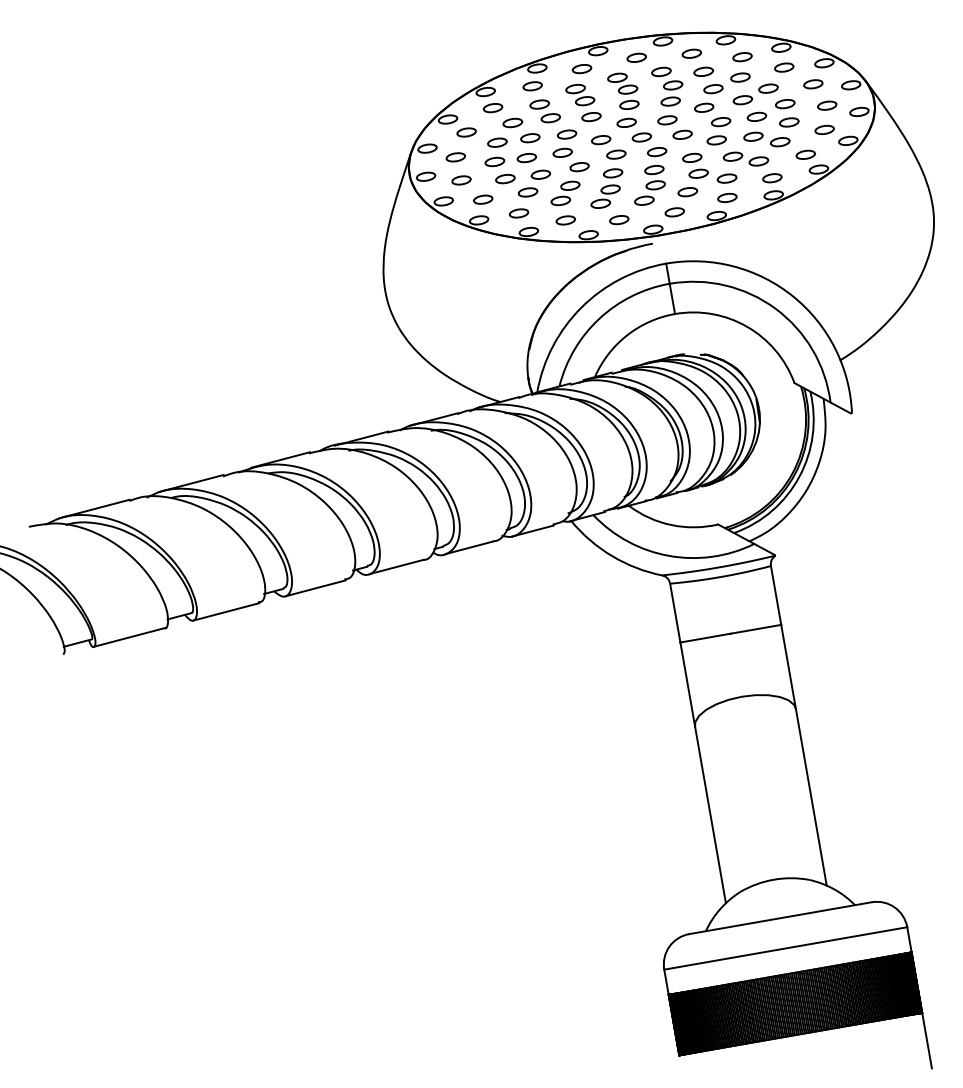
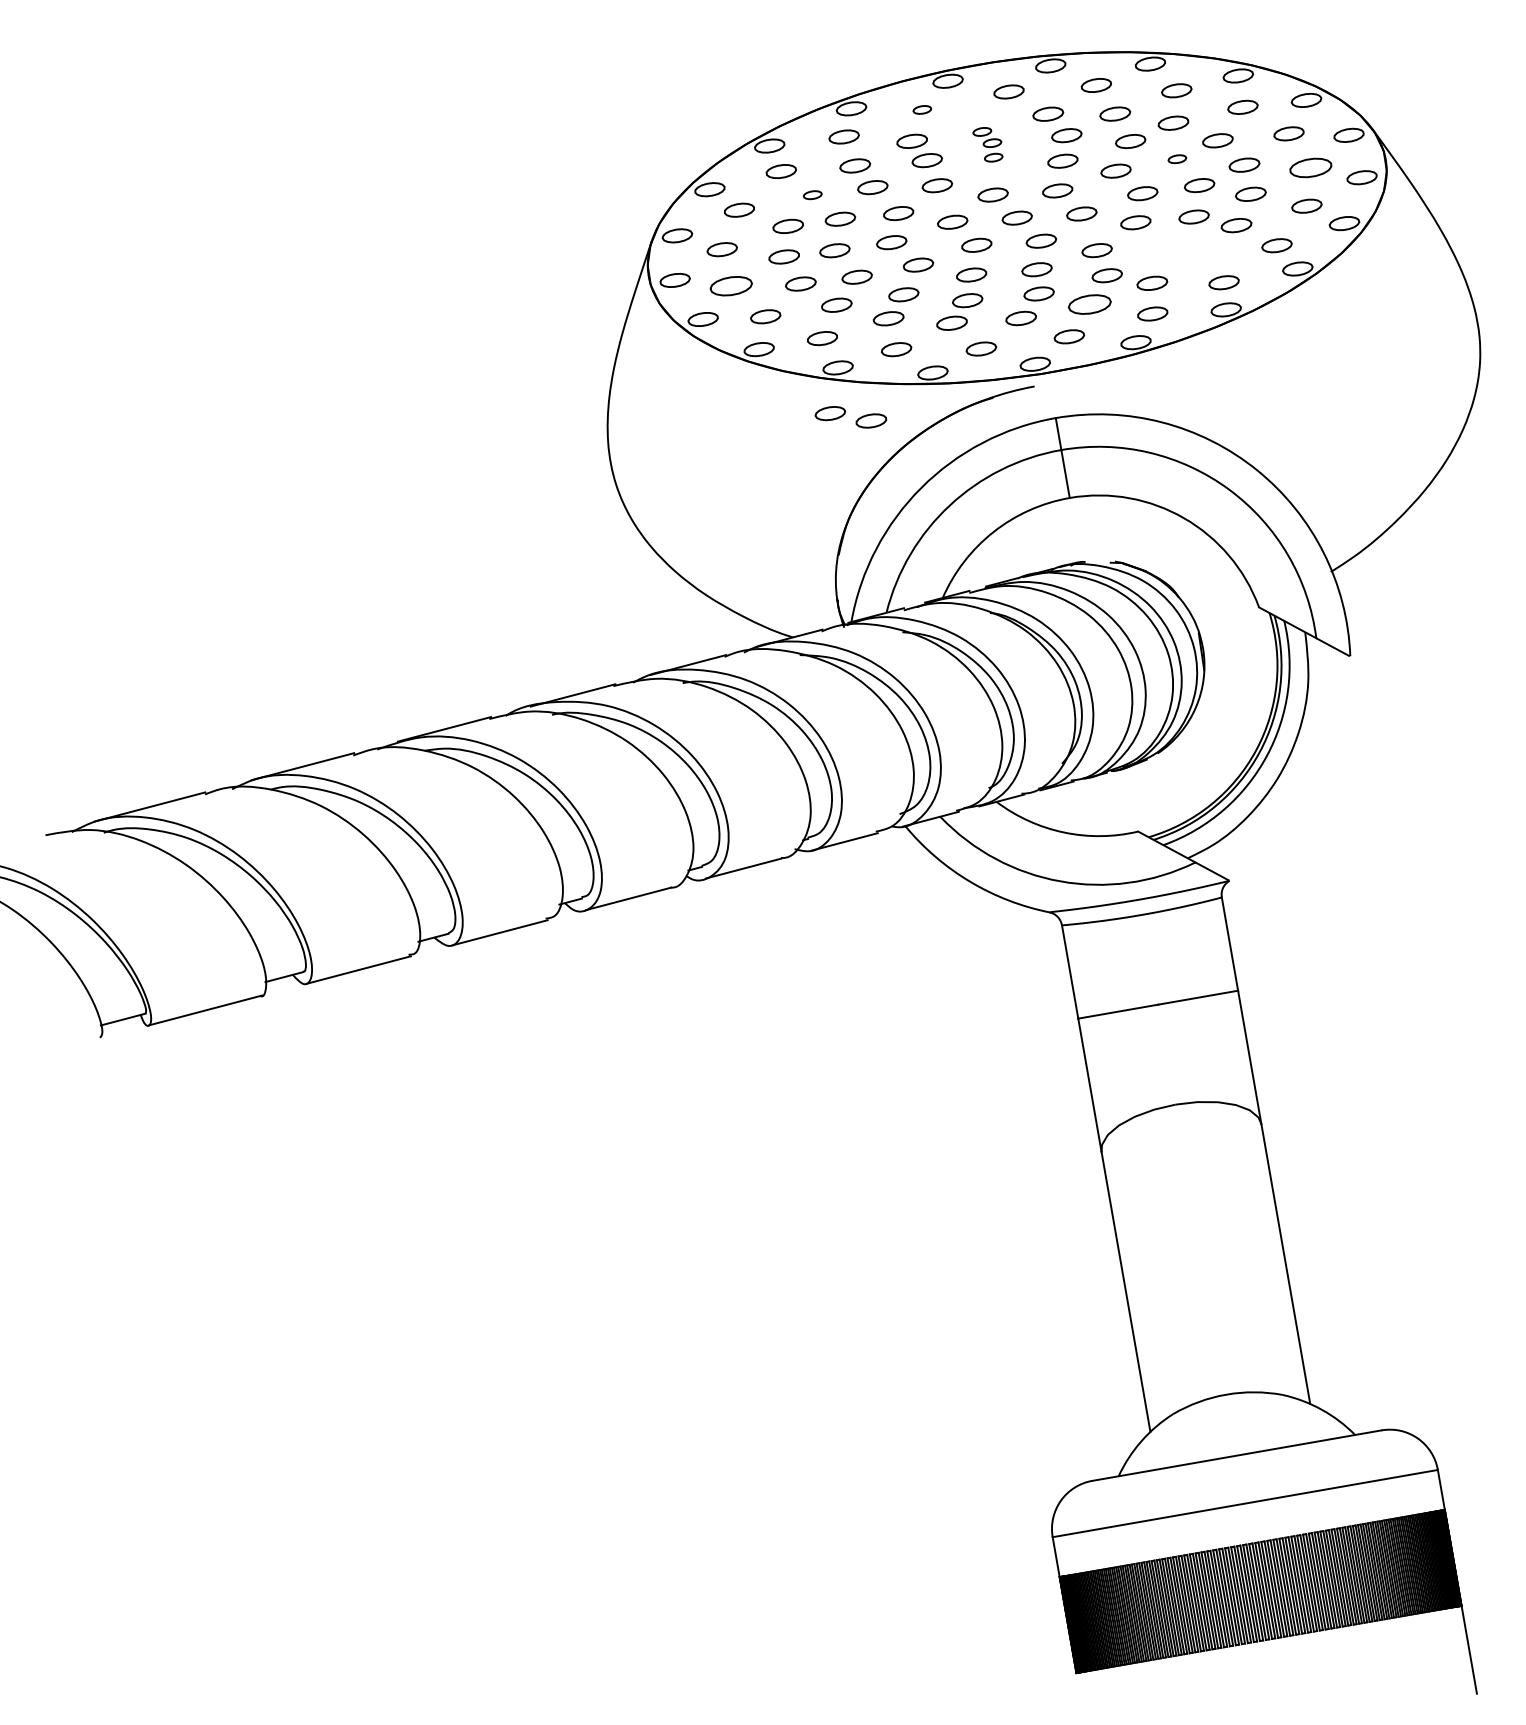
part: (581, 69) -> (921, 110), size x0.6
part: (623, 90) -> (988, 143), size x0.6
part: (742, 100) -> (1176, 159), size x0.6
part: (827, 105) -> (1311, 167), size x1.4
part: (512, 122) -> (812, 194), size x0.6
part: (745, 158) -> (850, 416), moved
part: (461, 180) -> (731, 286), size x1.4
part: (687, 192) -> (1089, 305), size x1.4

